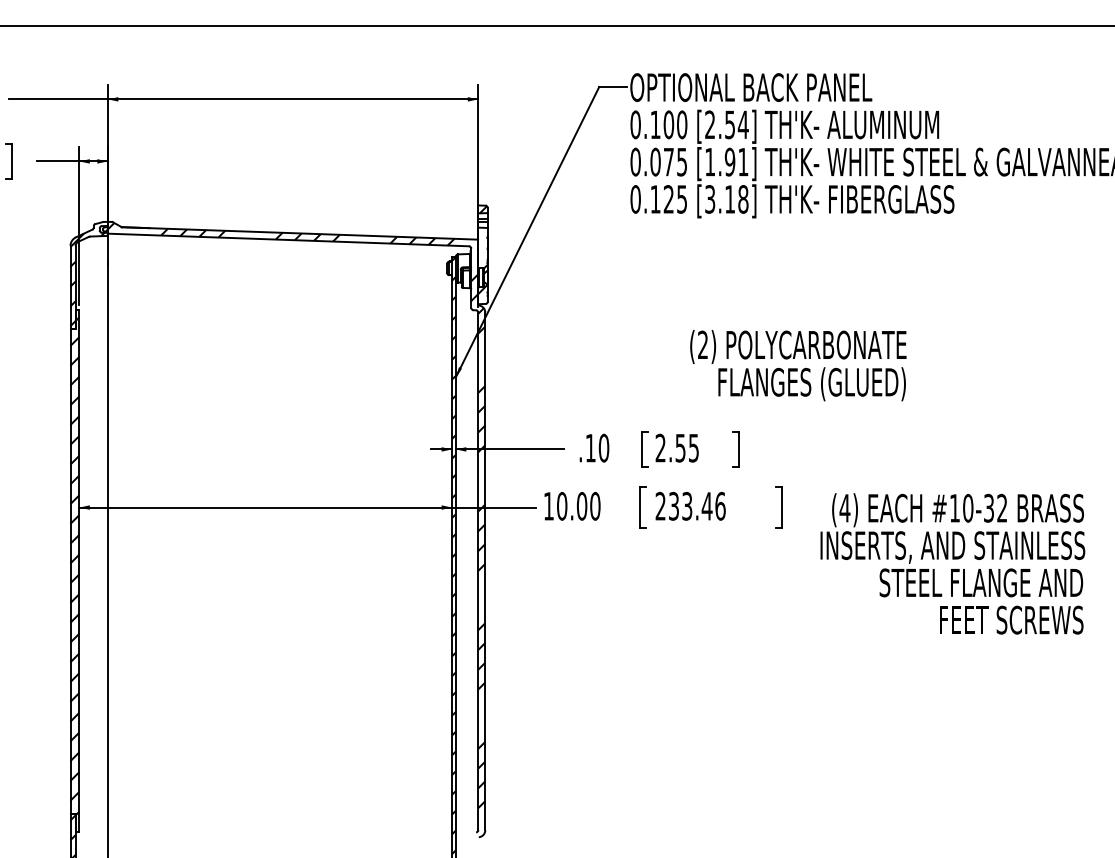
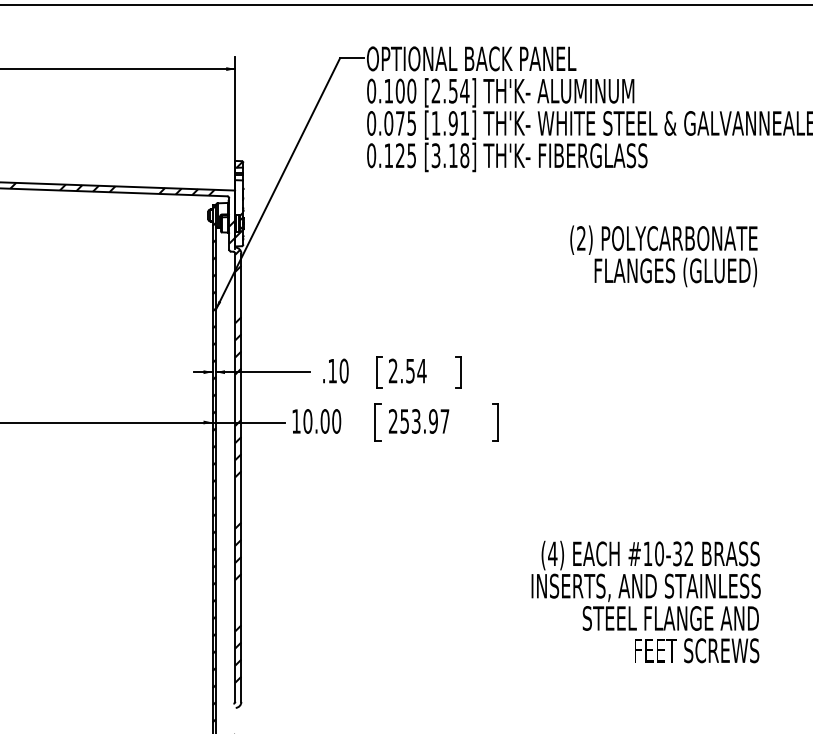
text: (798, 365) -> (664, 256), moved
text: (693, 448) -> (421, 371), 2.55 -> 2.54
text: (697, 505) -> (425, 420), 233.46 -> 253.97
text: (952, 563) -> (645, 601), moved

